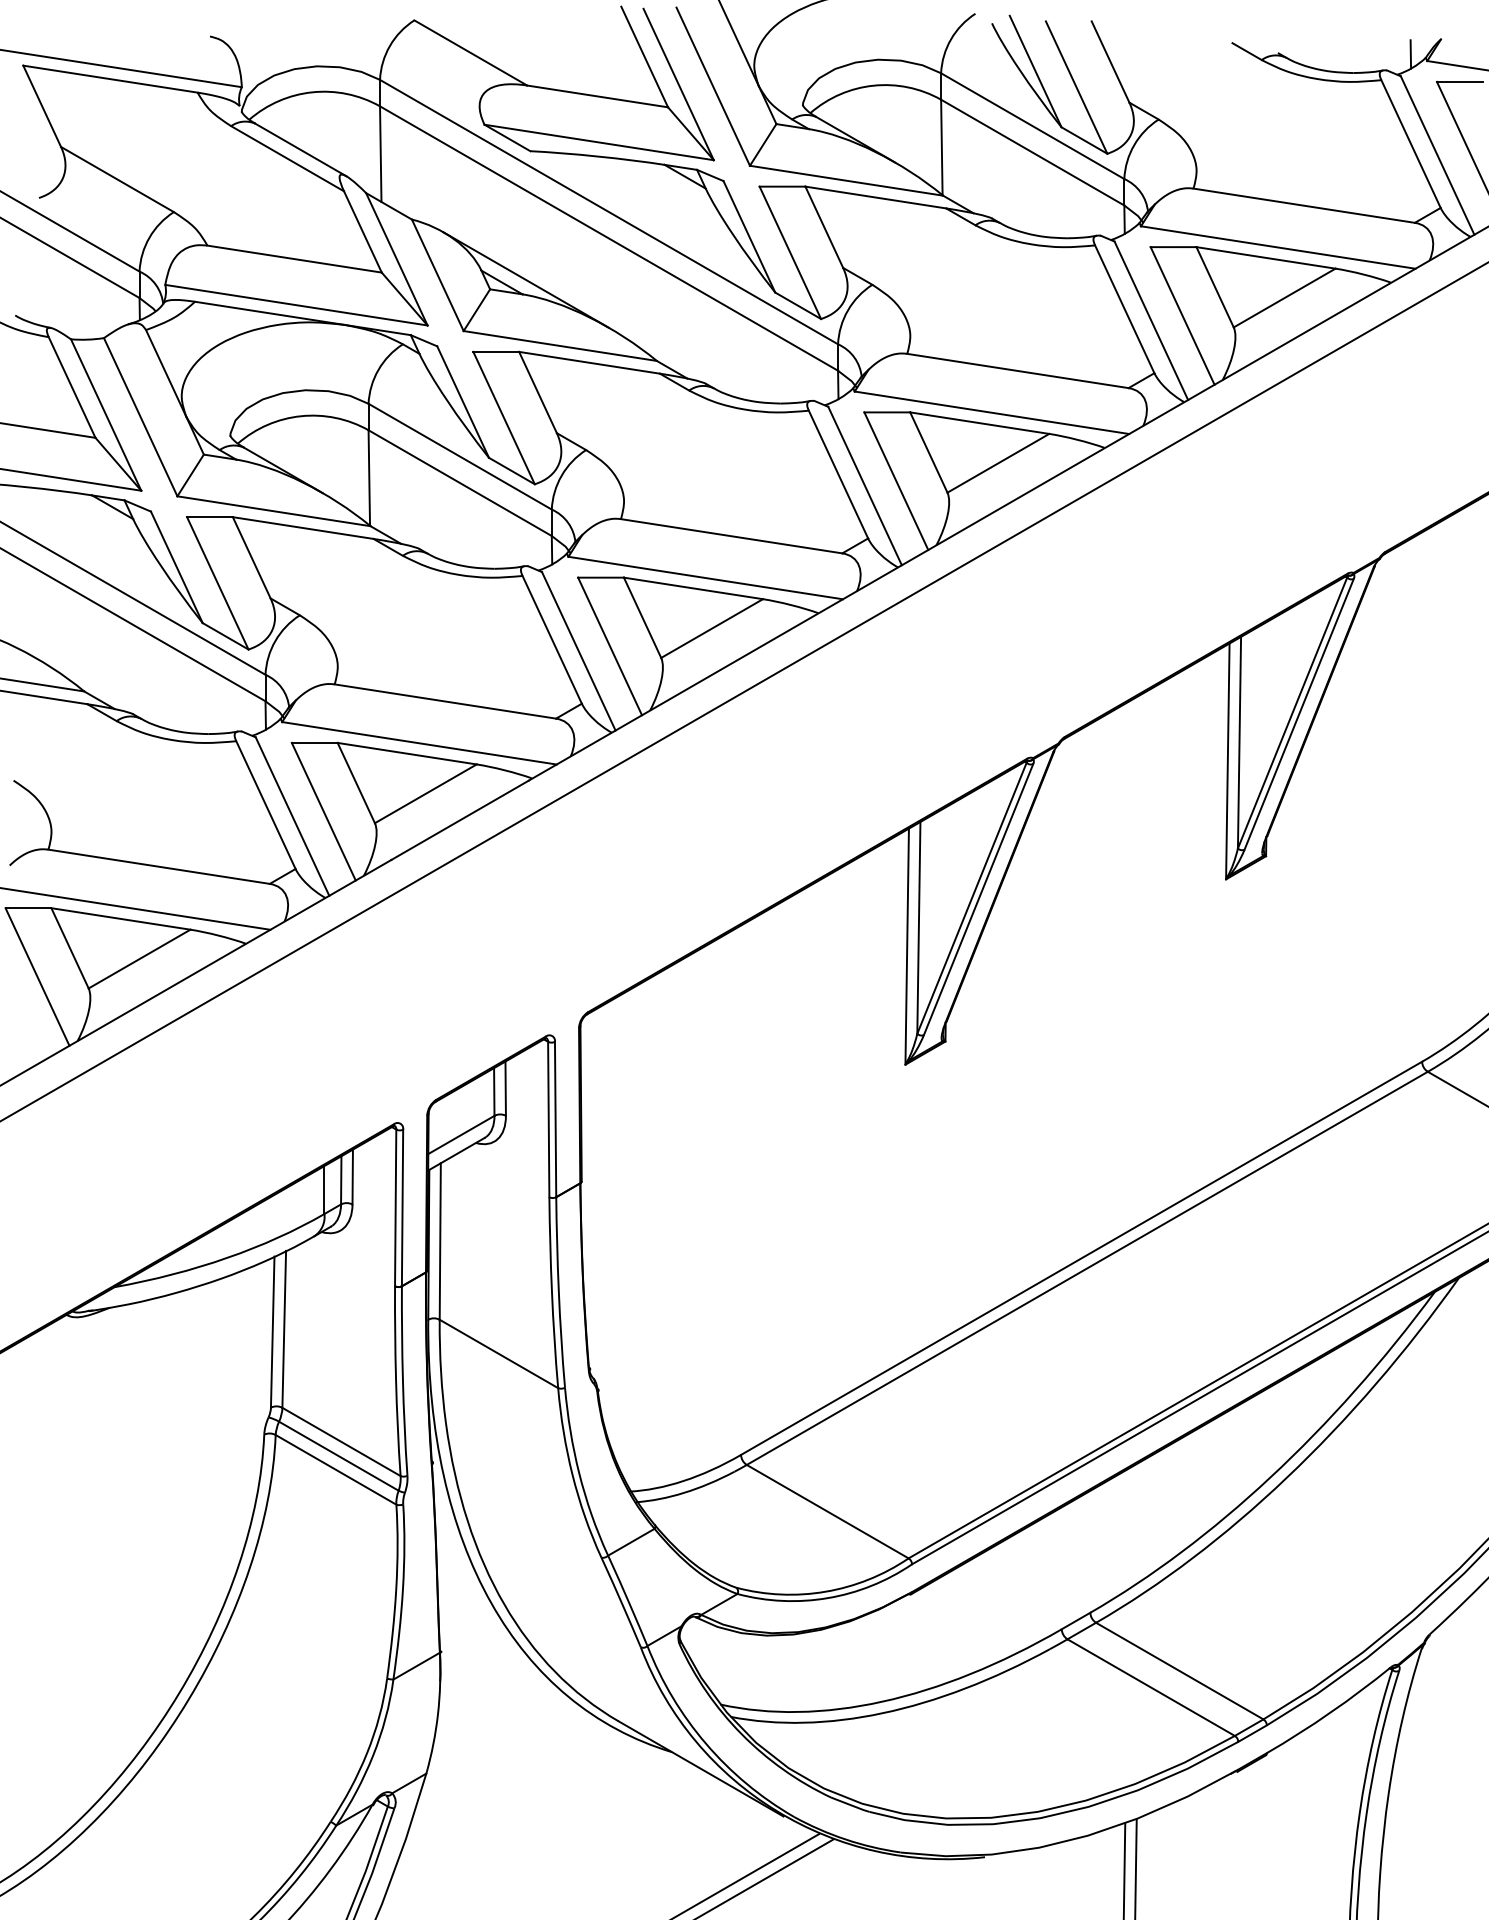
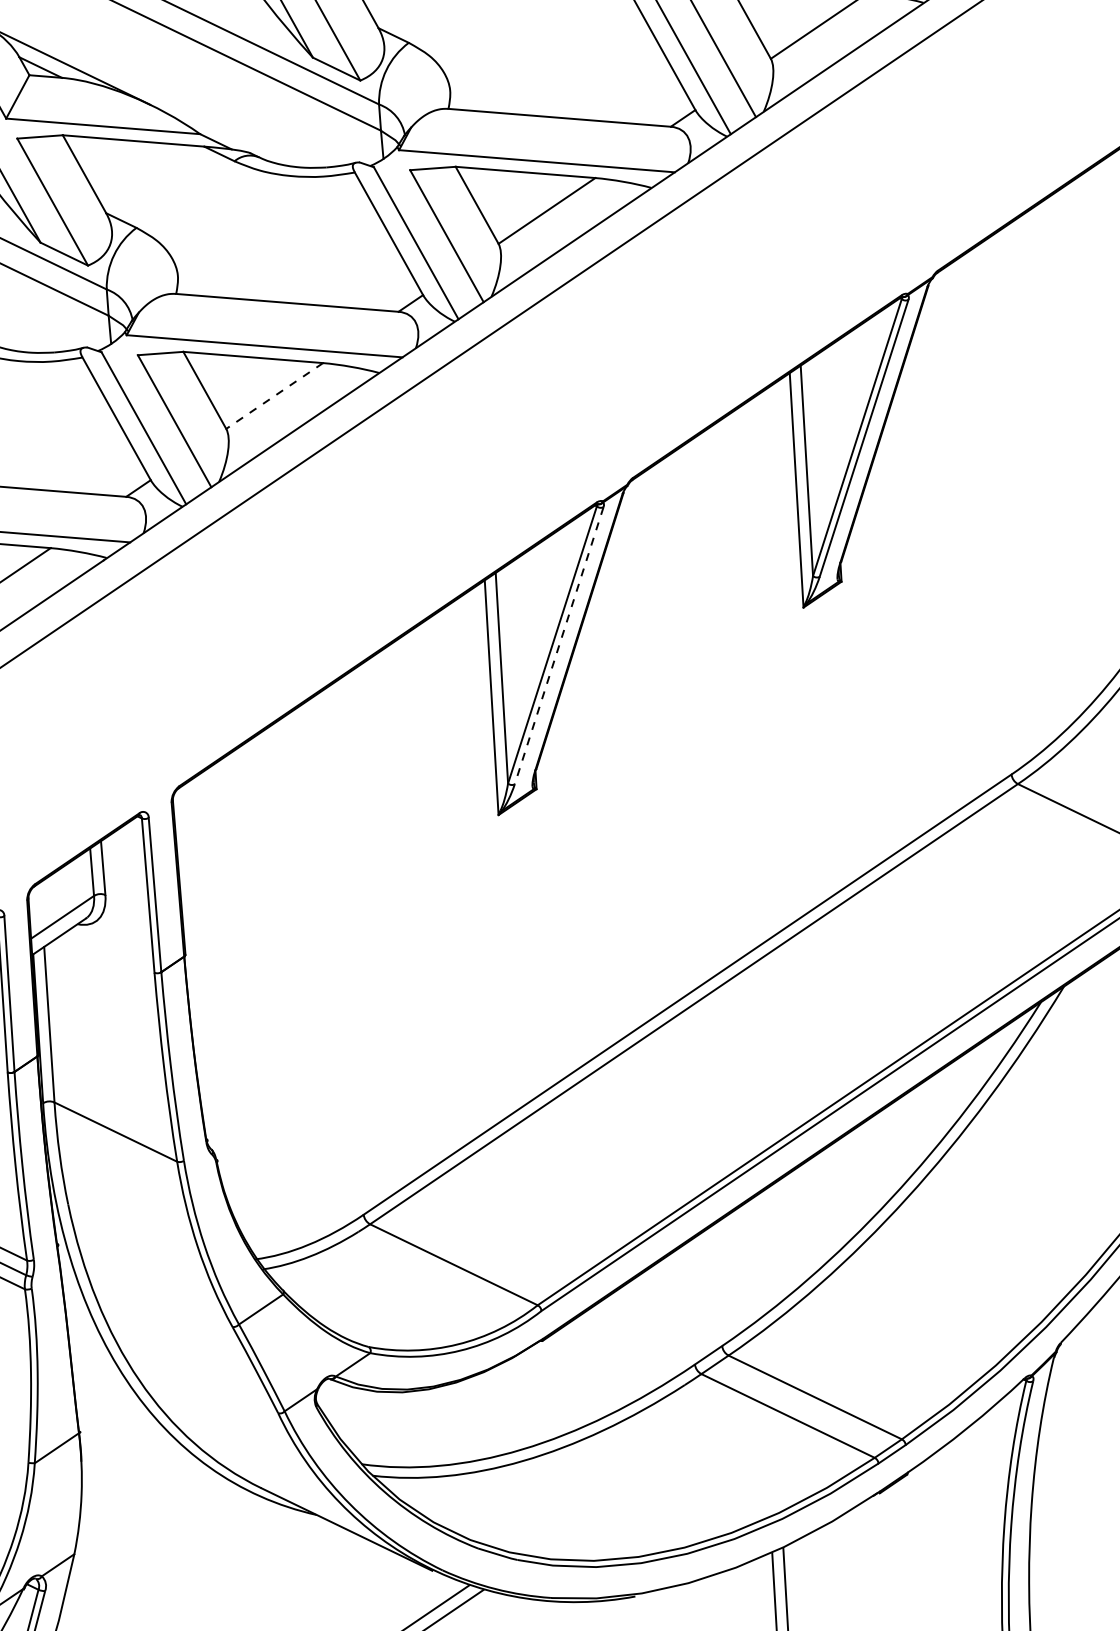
line: (712, 628) -> (275, 395), solid -> dashed
line: (978, 900) -> (559, 646), solid -> dashed

